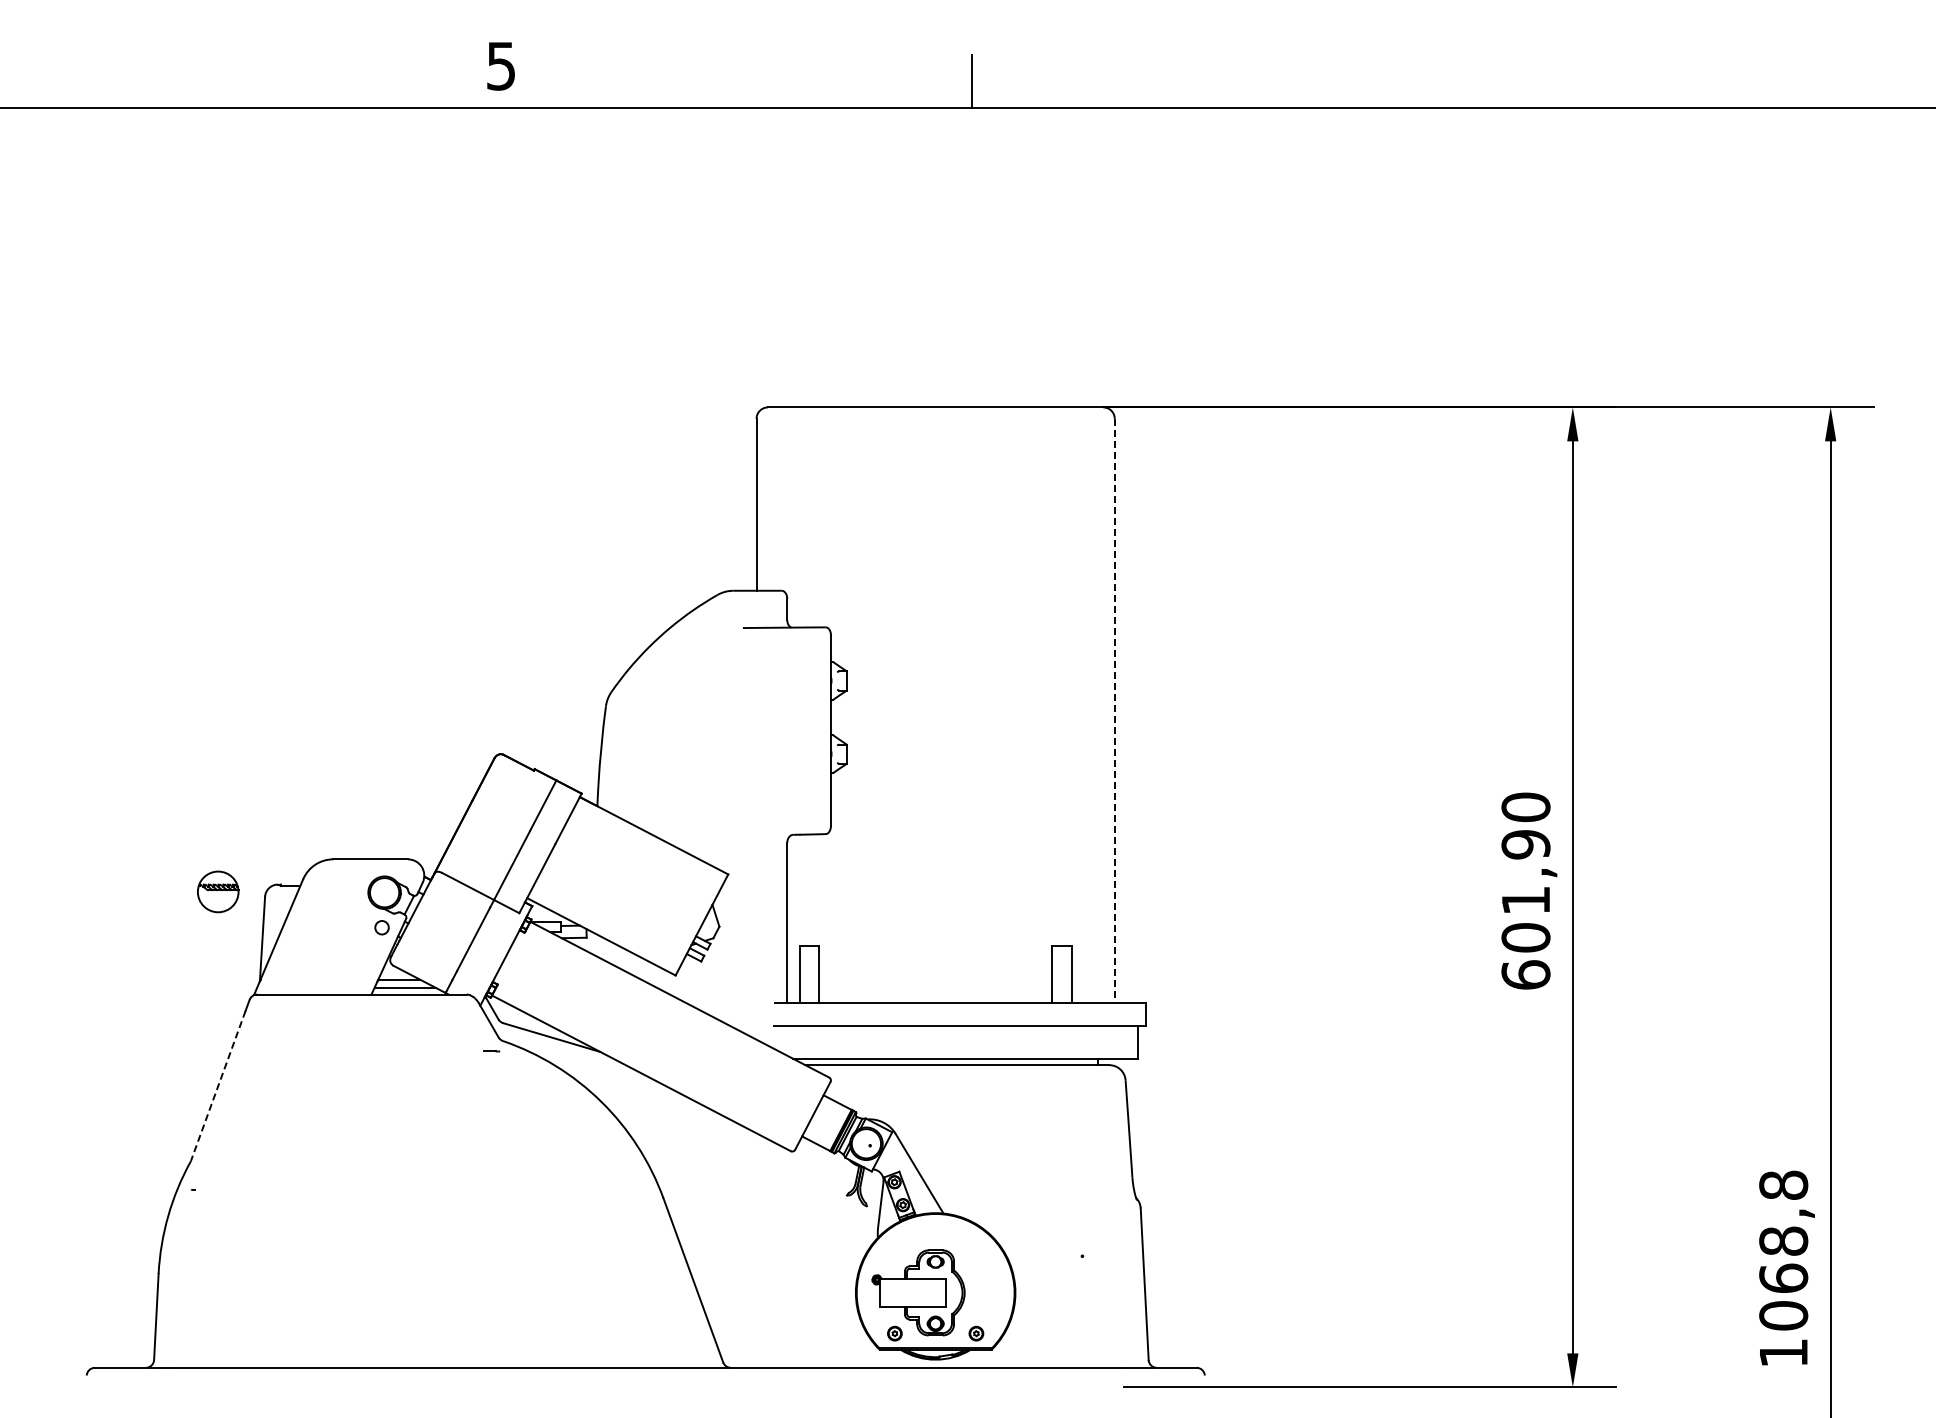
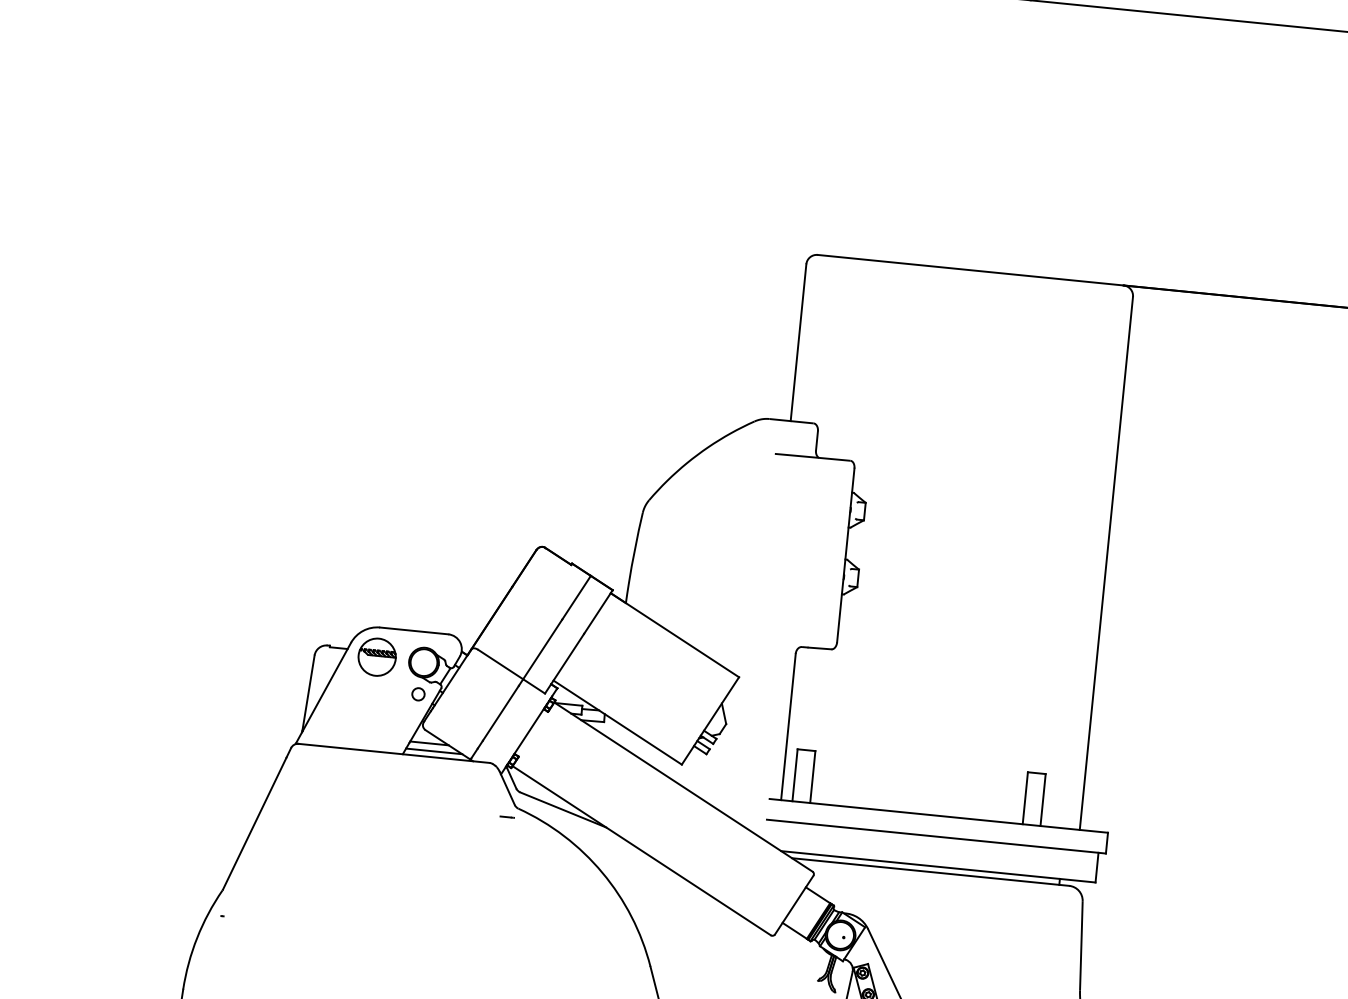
line: (1114, 711) -> (1106, 563), dashed -> solid
part: (218, 891) -> (377, 656), moved
line: (218, 1085) -> (254, 823), dashed -> solid

